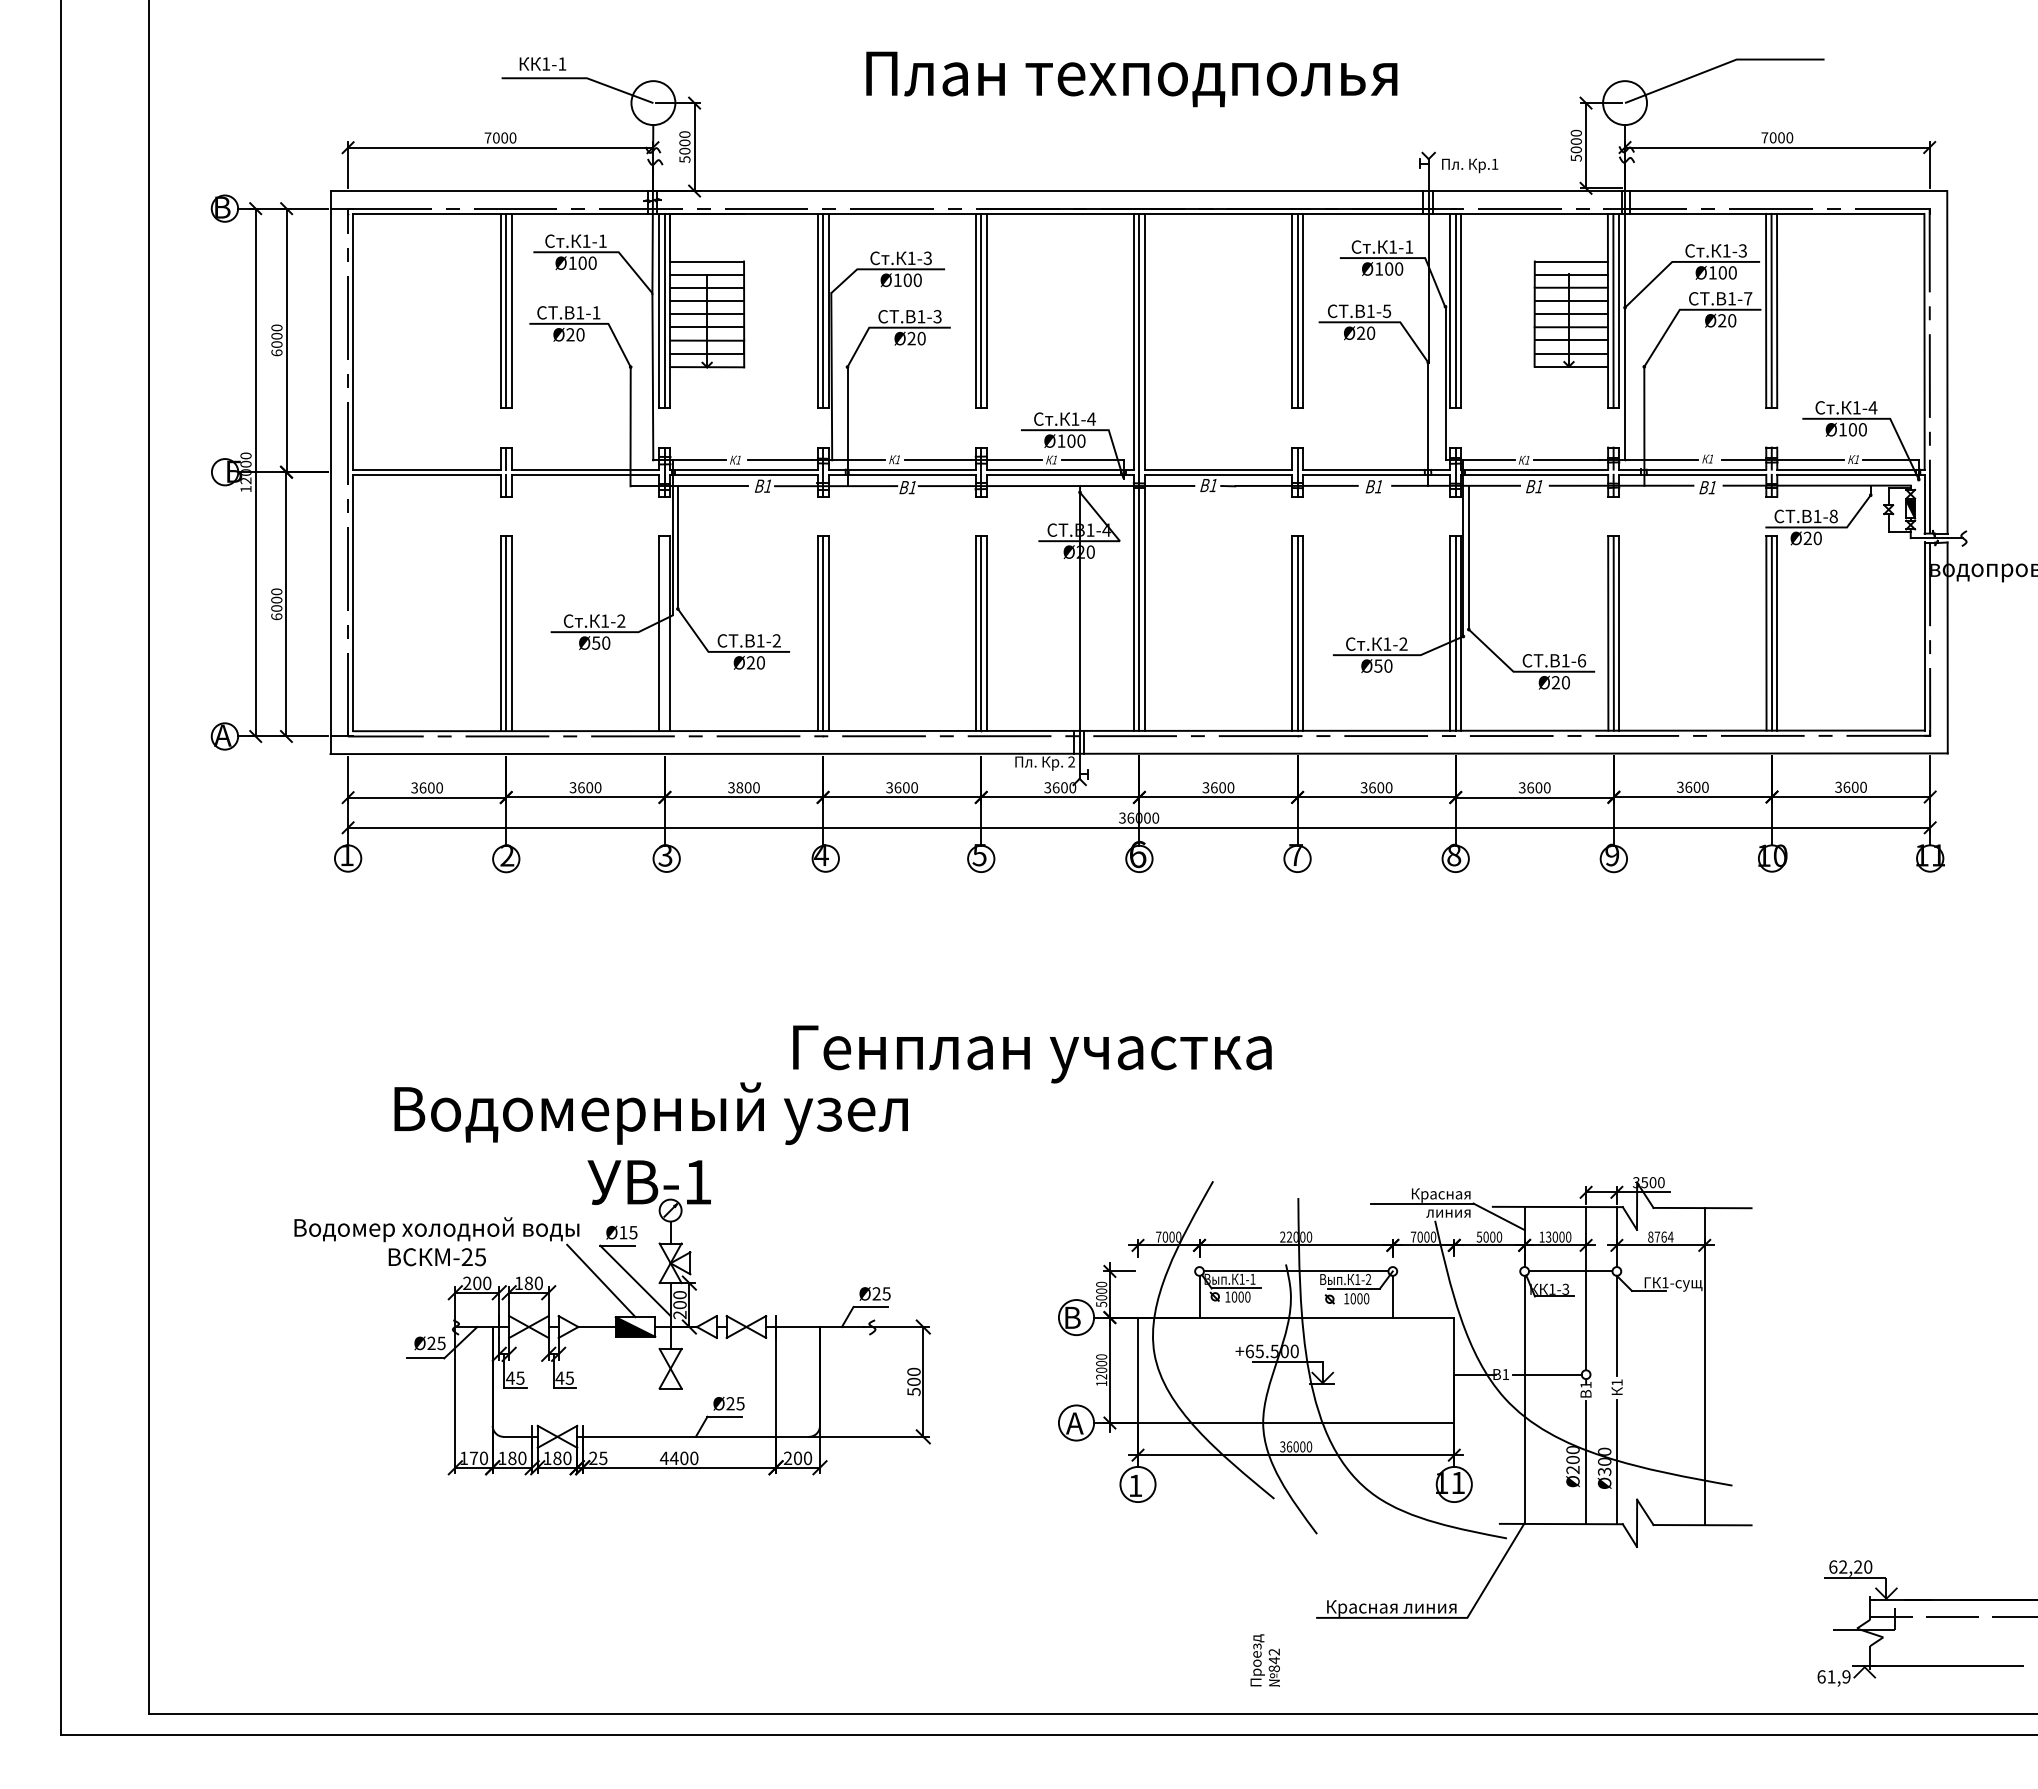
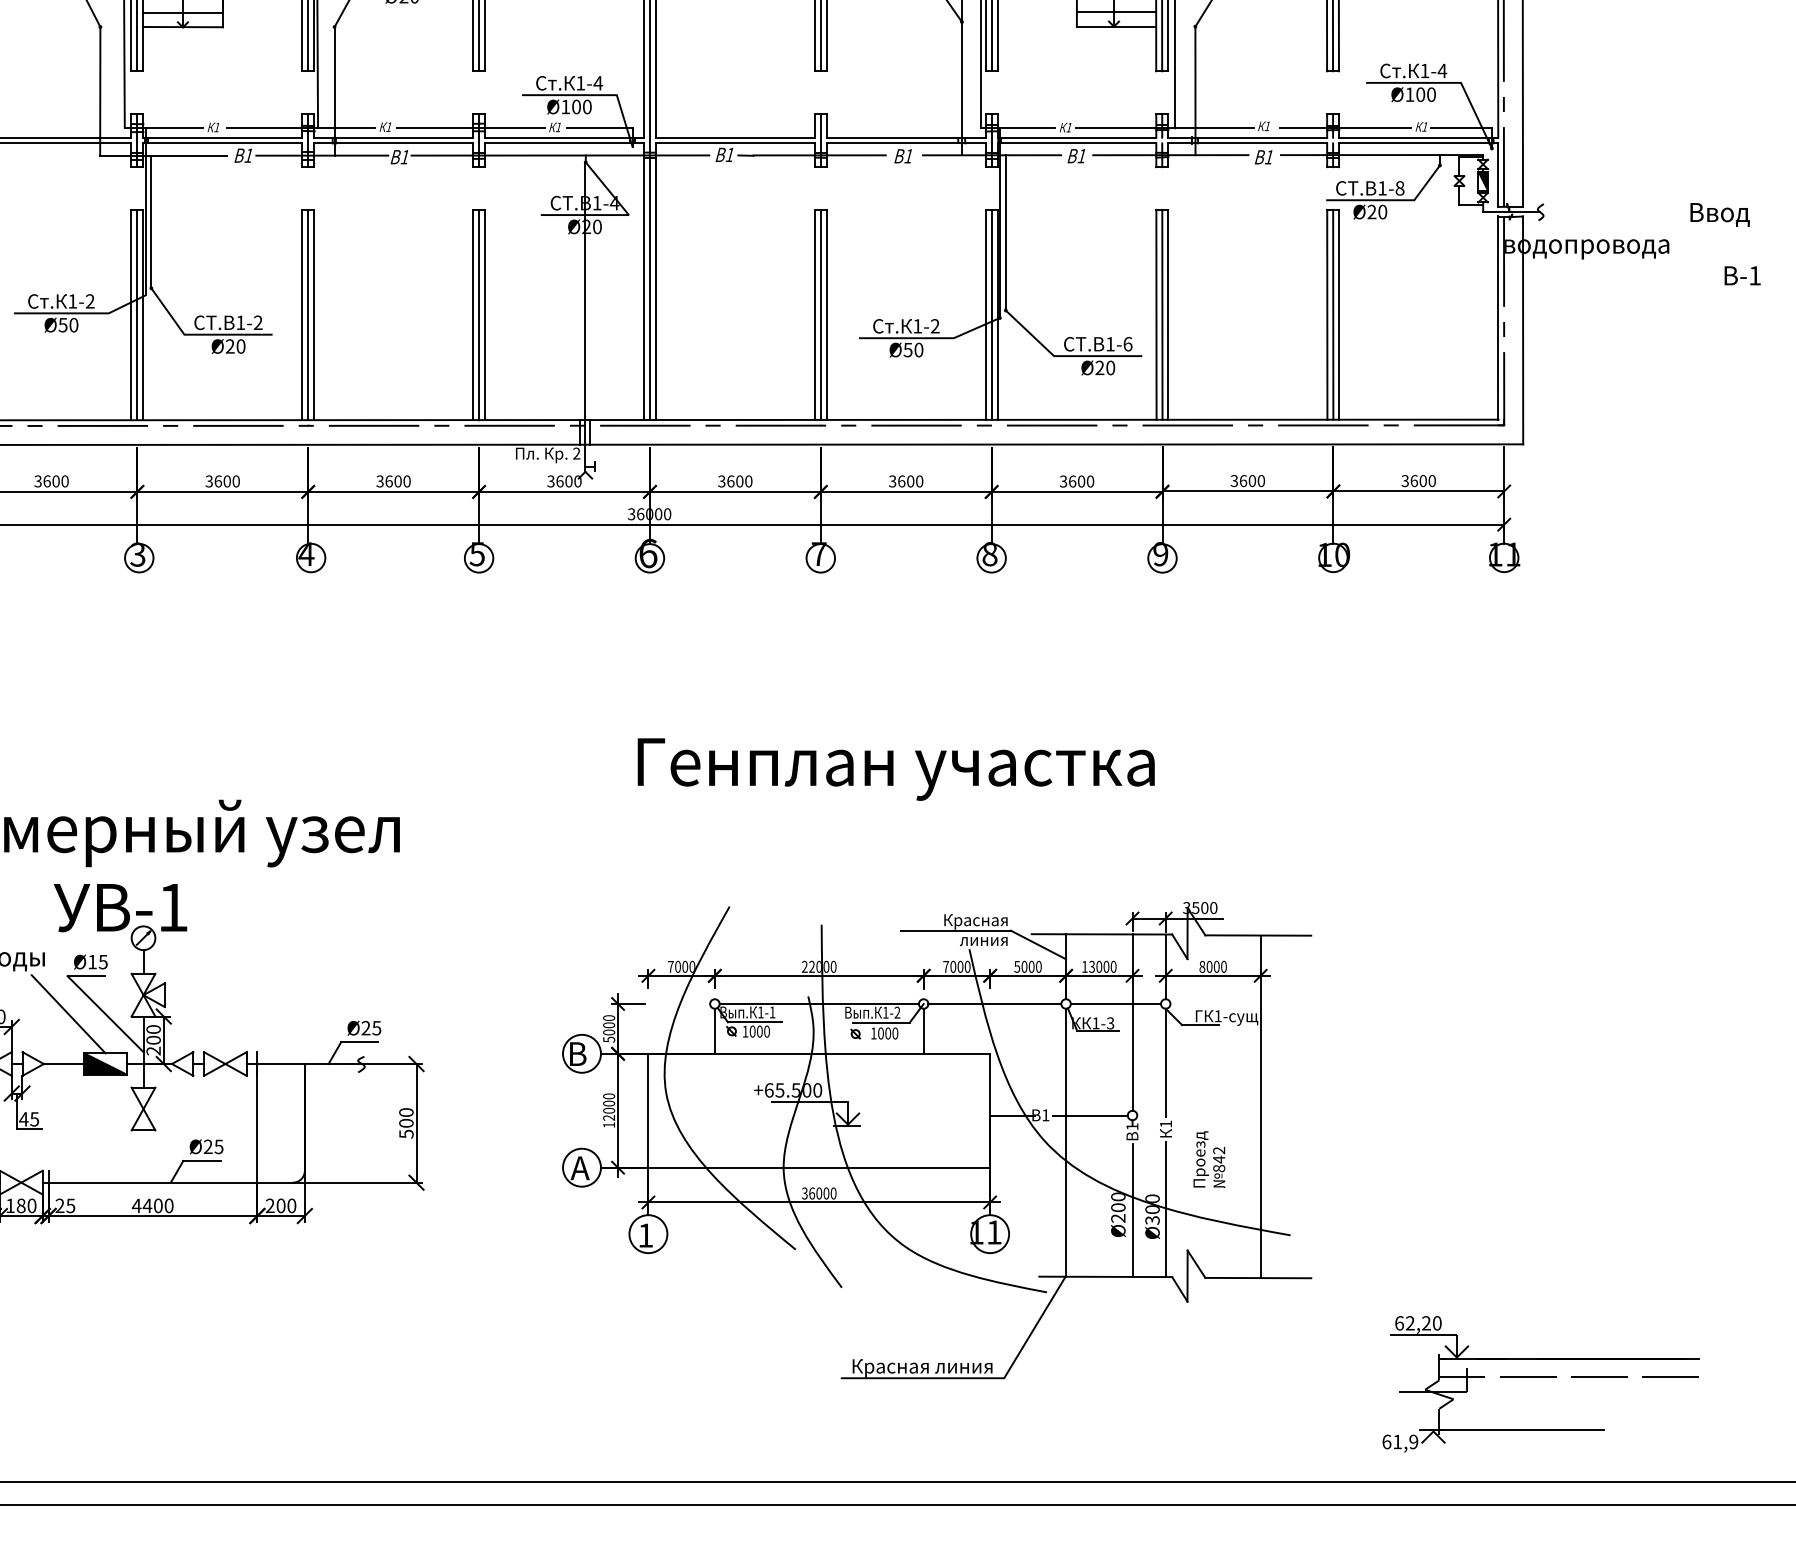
line: (664, 633) -> (136, 314), added
text: (739, 787) -> (217, 481), 3800 -> 3600
text: (1032, 1054) -> (896, 769), moved
text: (1663, 1236) -> (1216, 966), 8764 -> 8000
line: (1458, 1271) -> (994, 1004), added
text: (1264, 1660) -> (1208, 1159), moved

